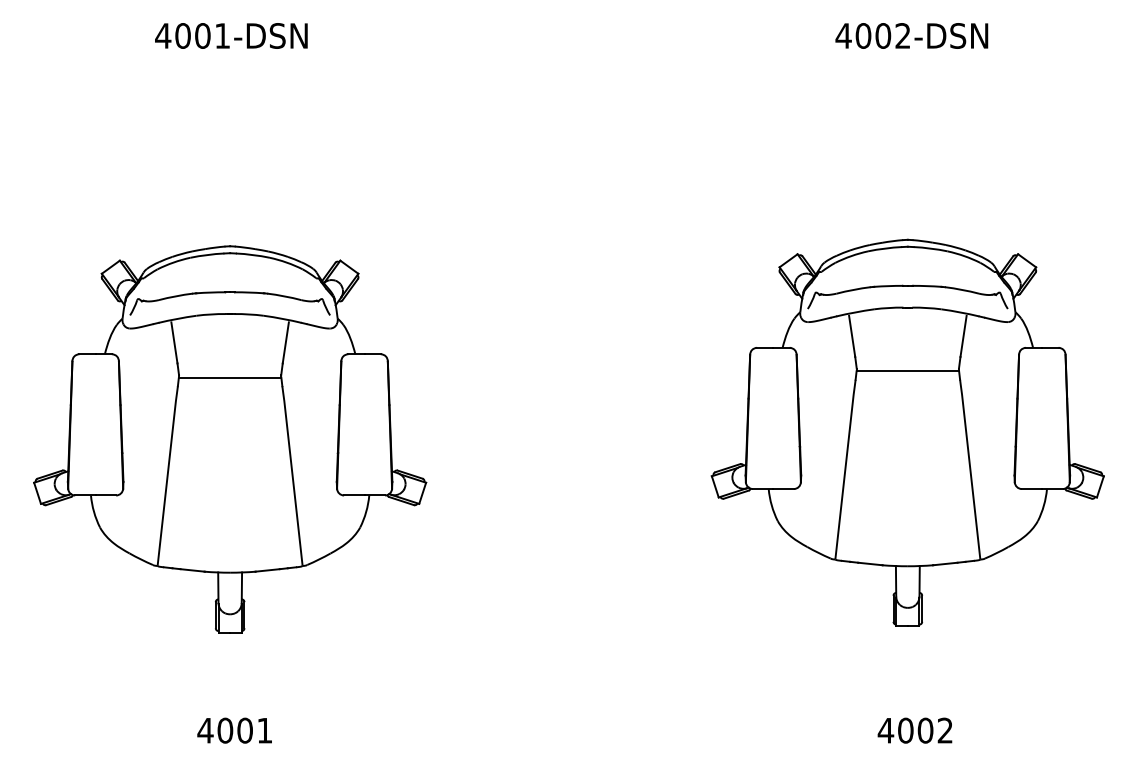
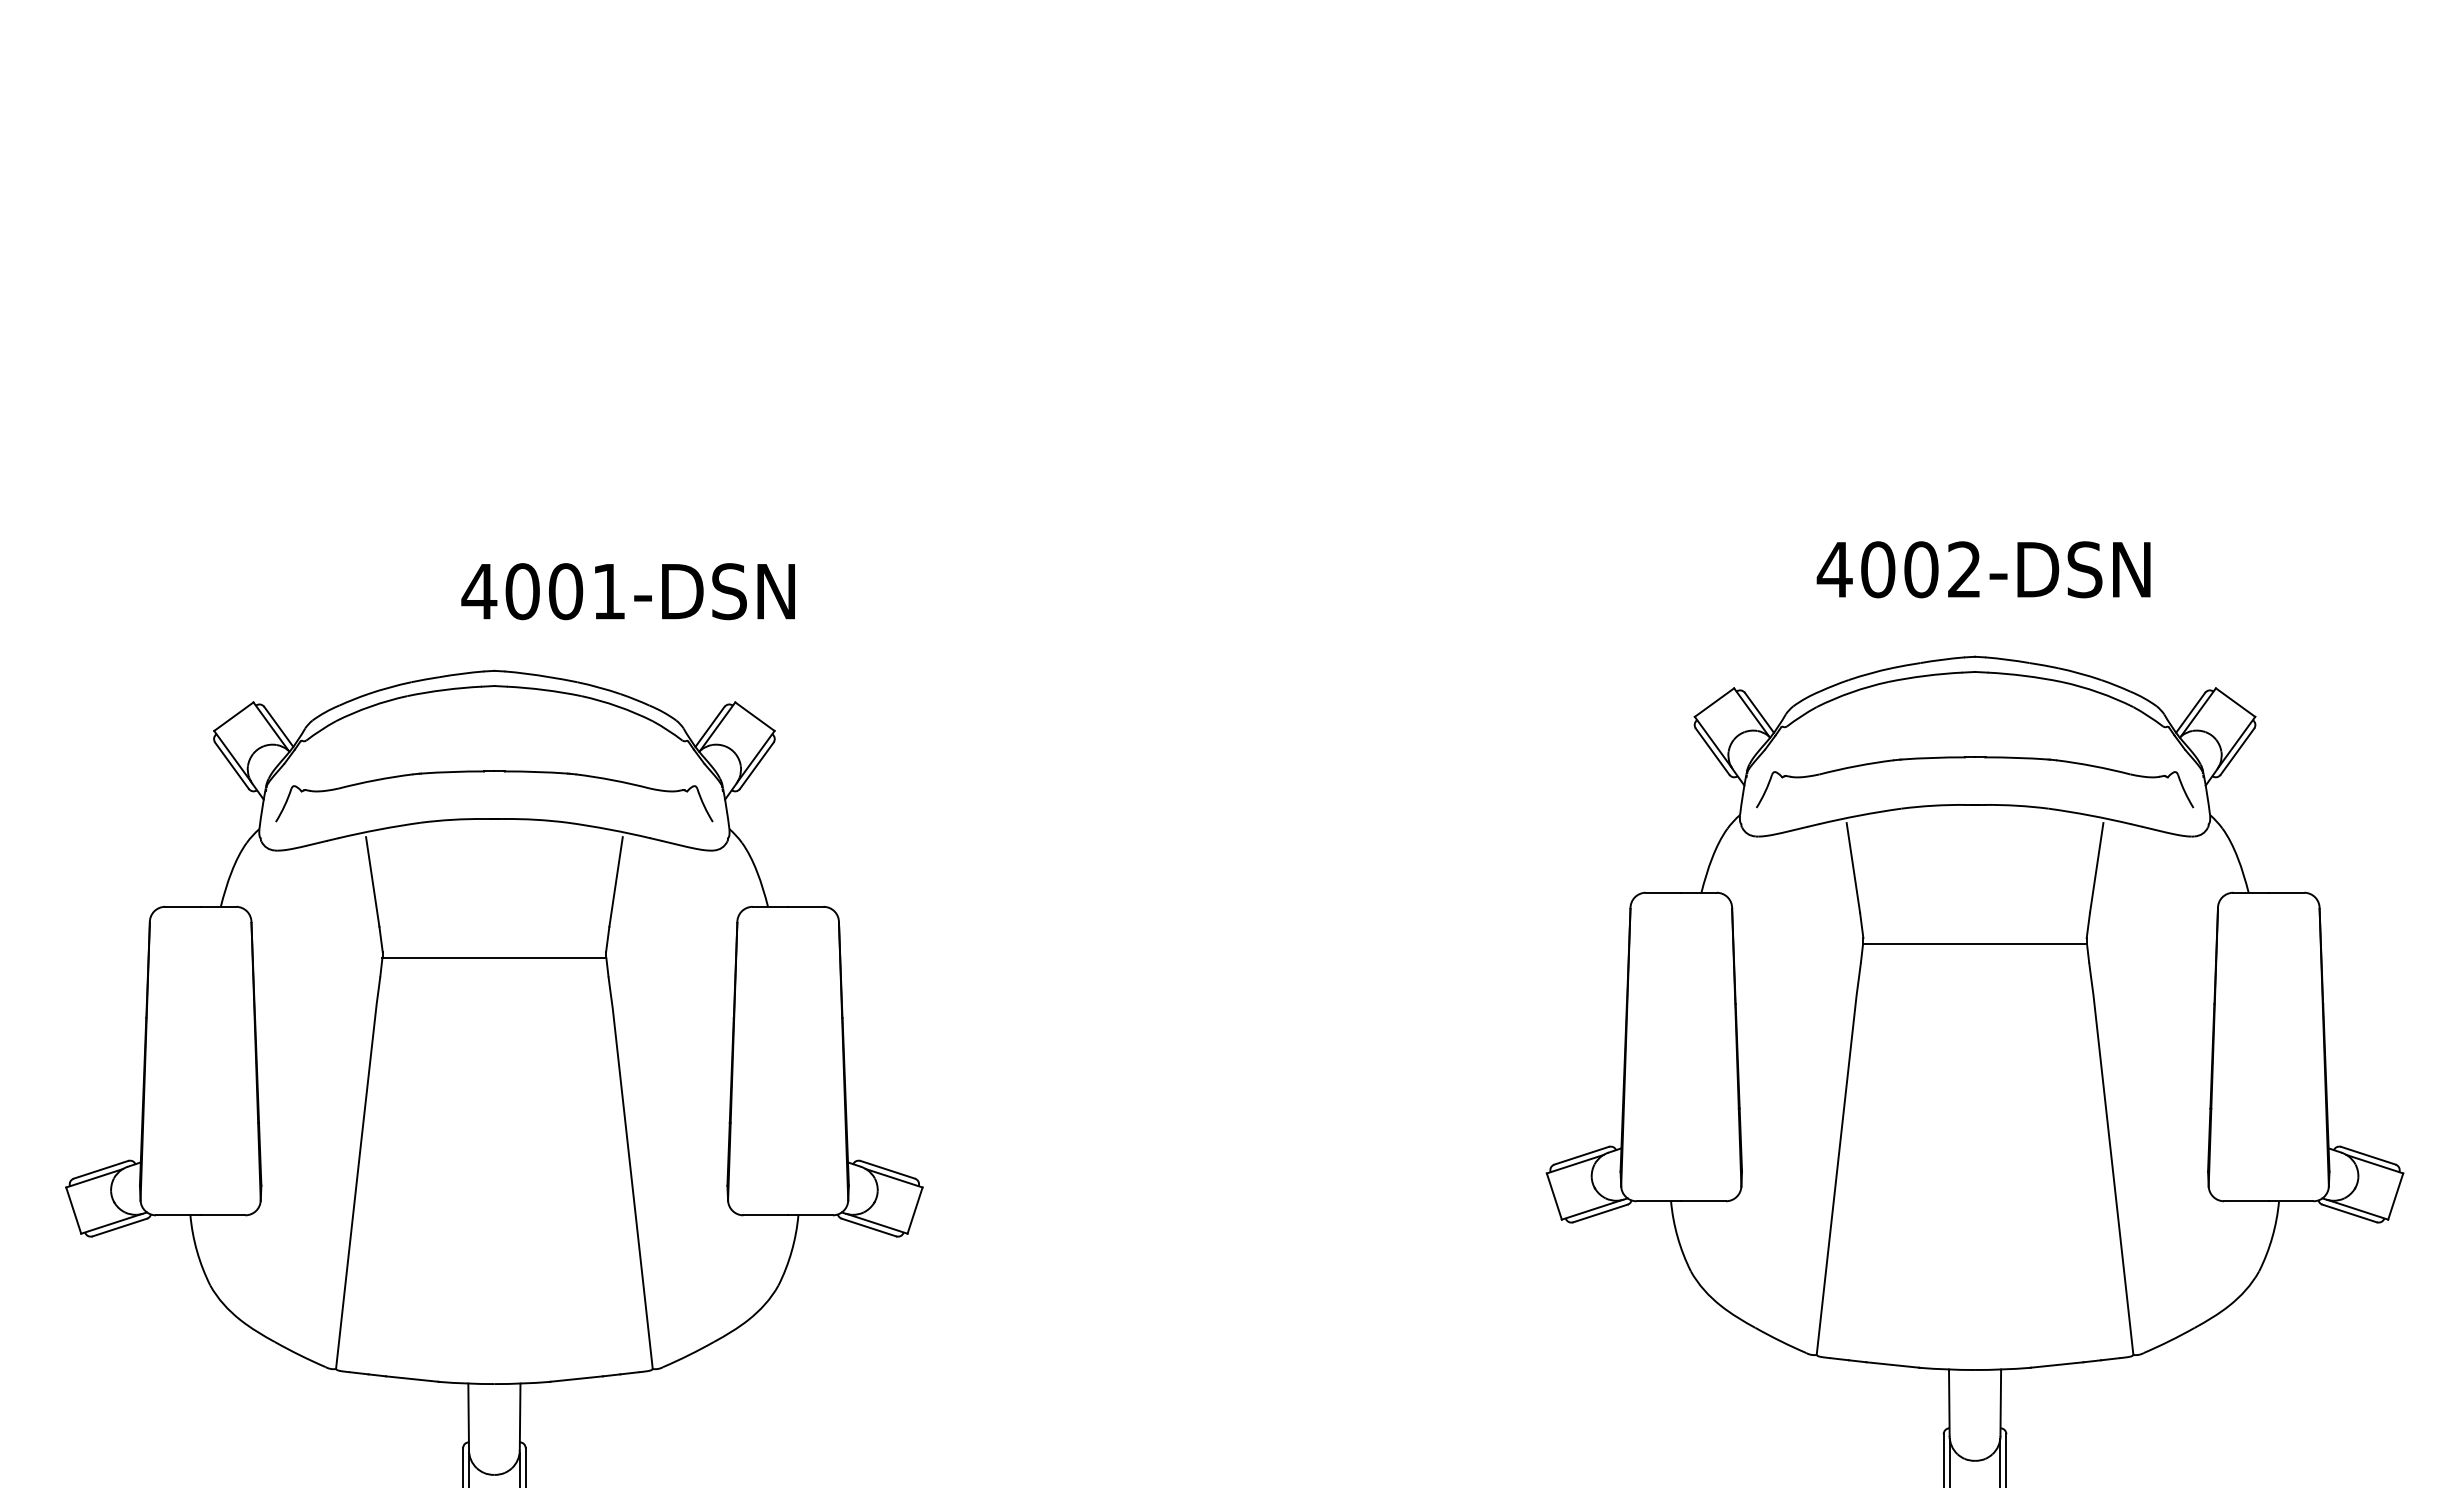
text: (231, 35) -> (628, 590), moved
text: (911, 35) -> (1983, 568), moved

